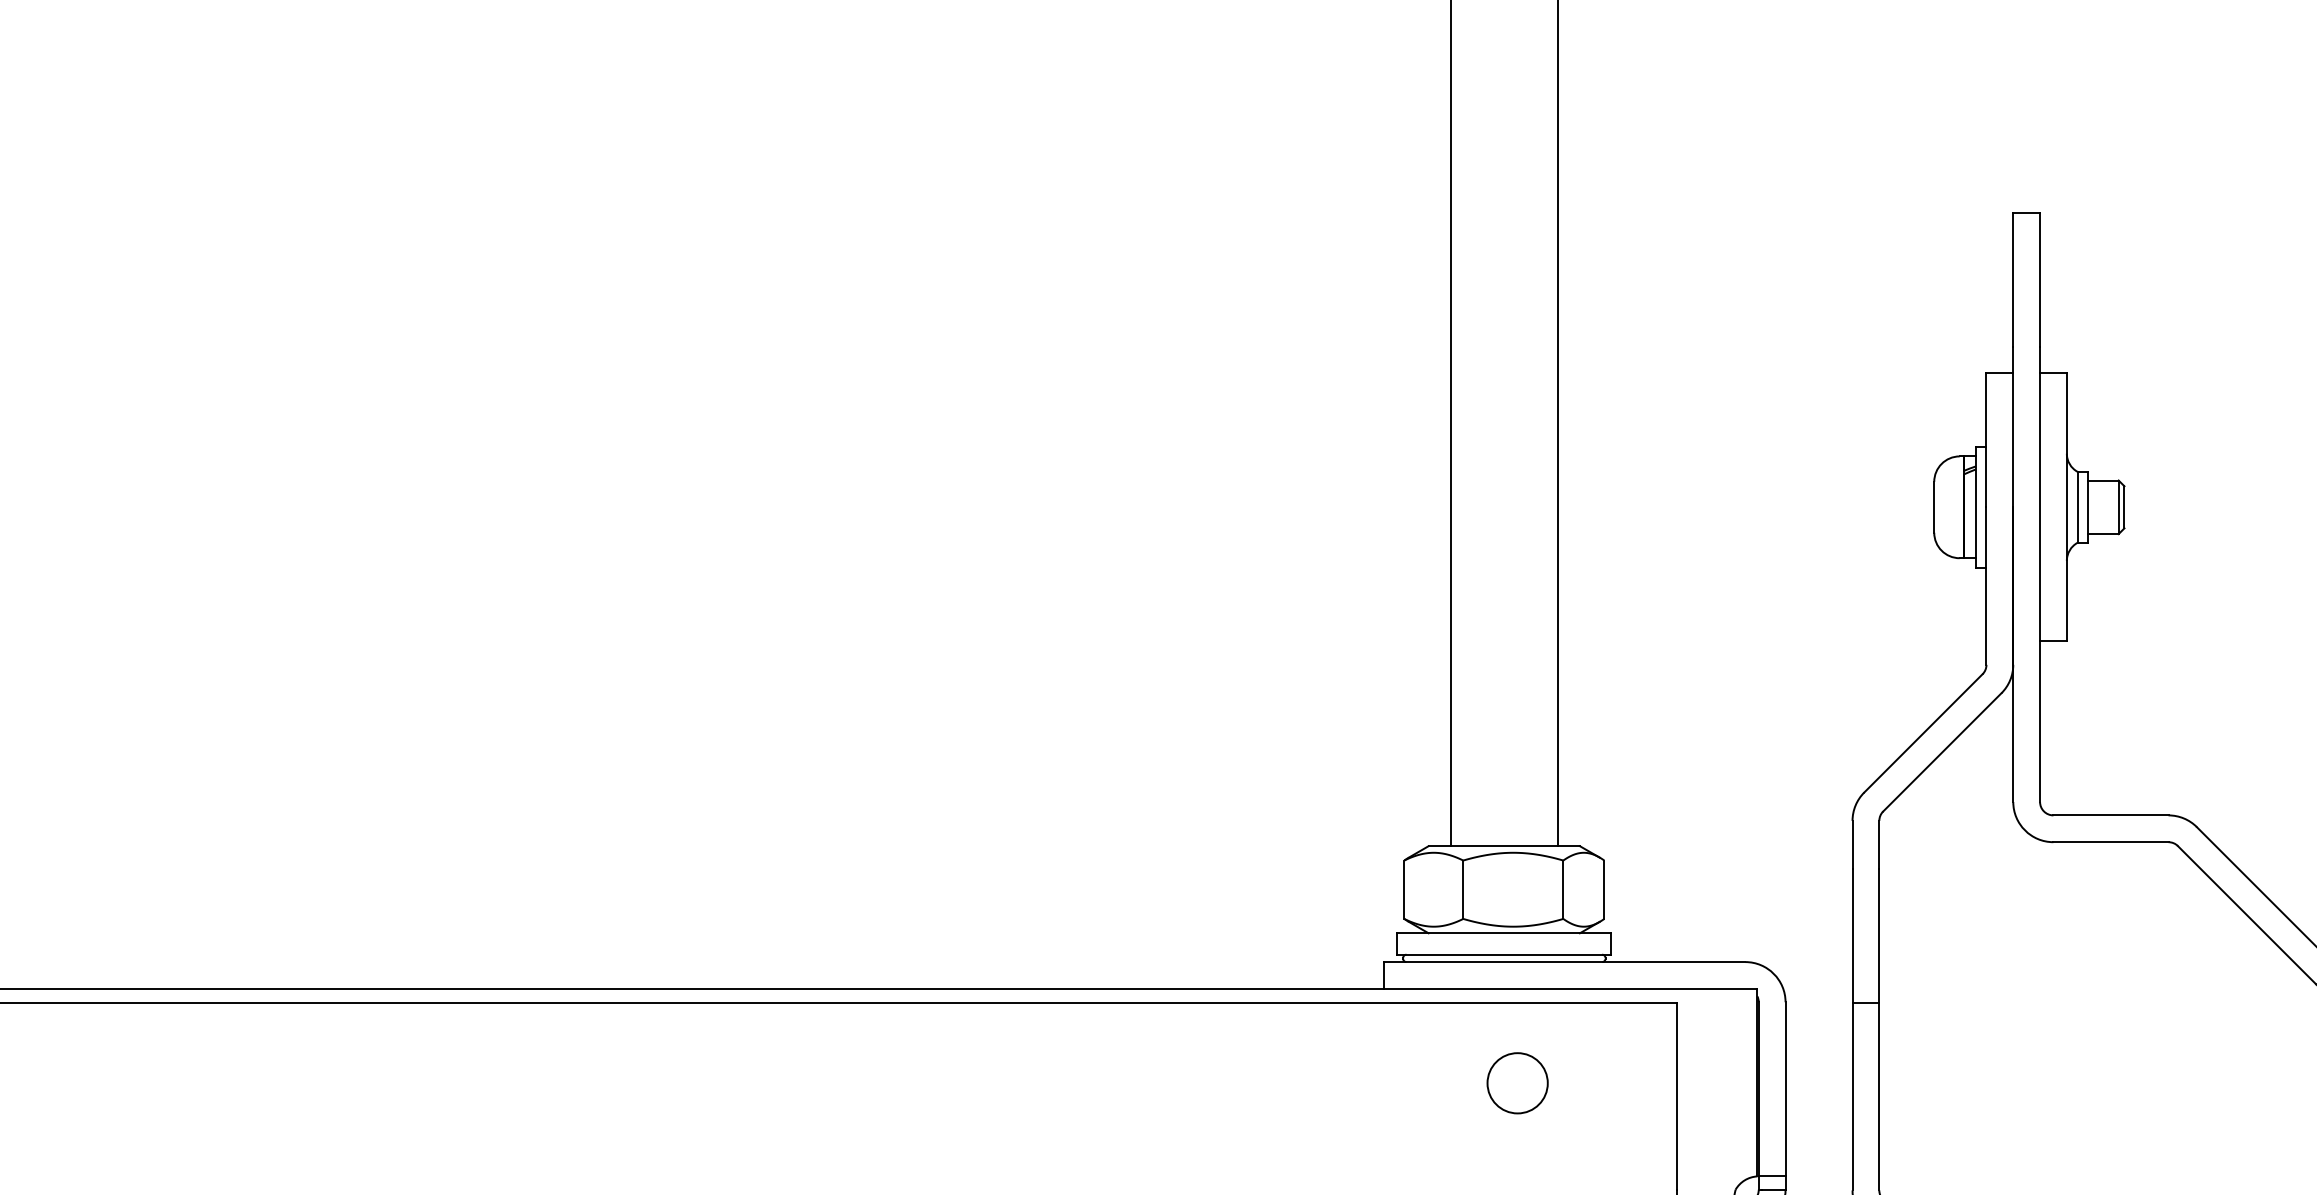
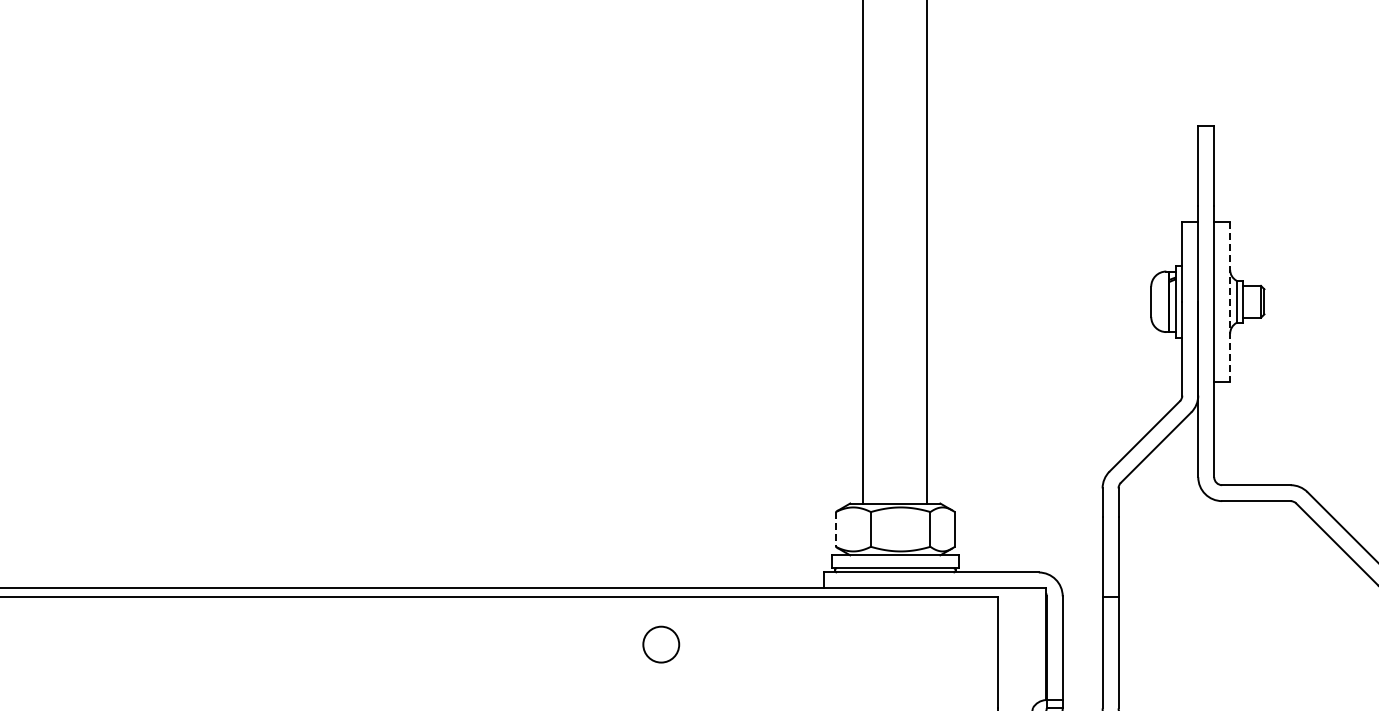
line: (2067, 506) -> (1230, 301), solid -> dashed
line: (1403, 889) -> (835, 529), solid -> dashed
circle: (1518, 1083) -> (661, 644), moved

